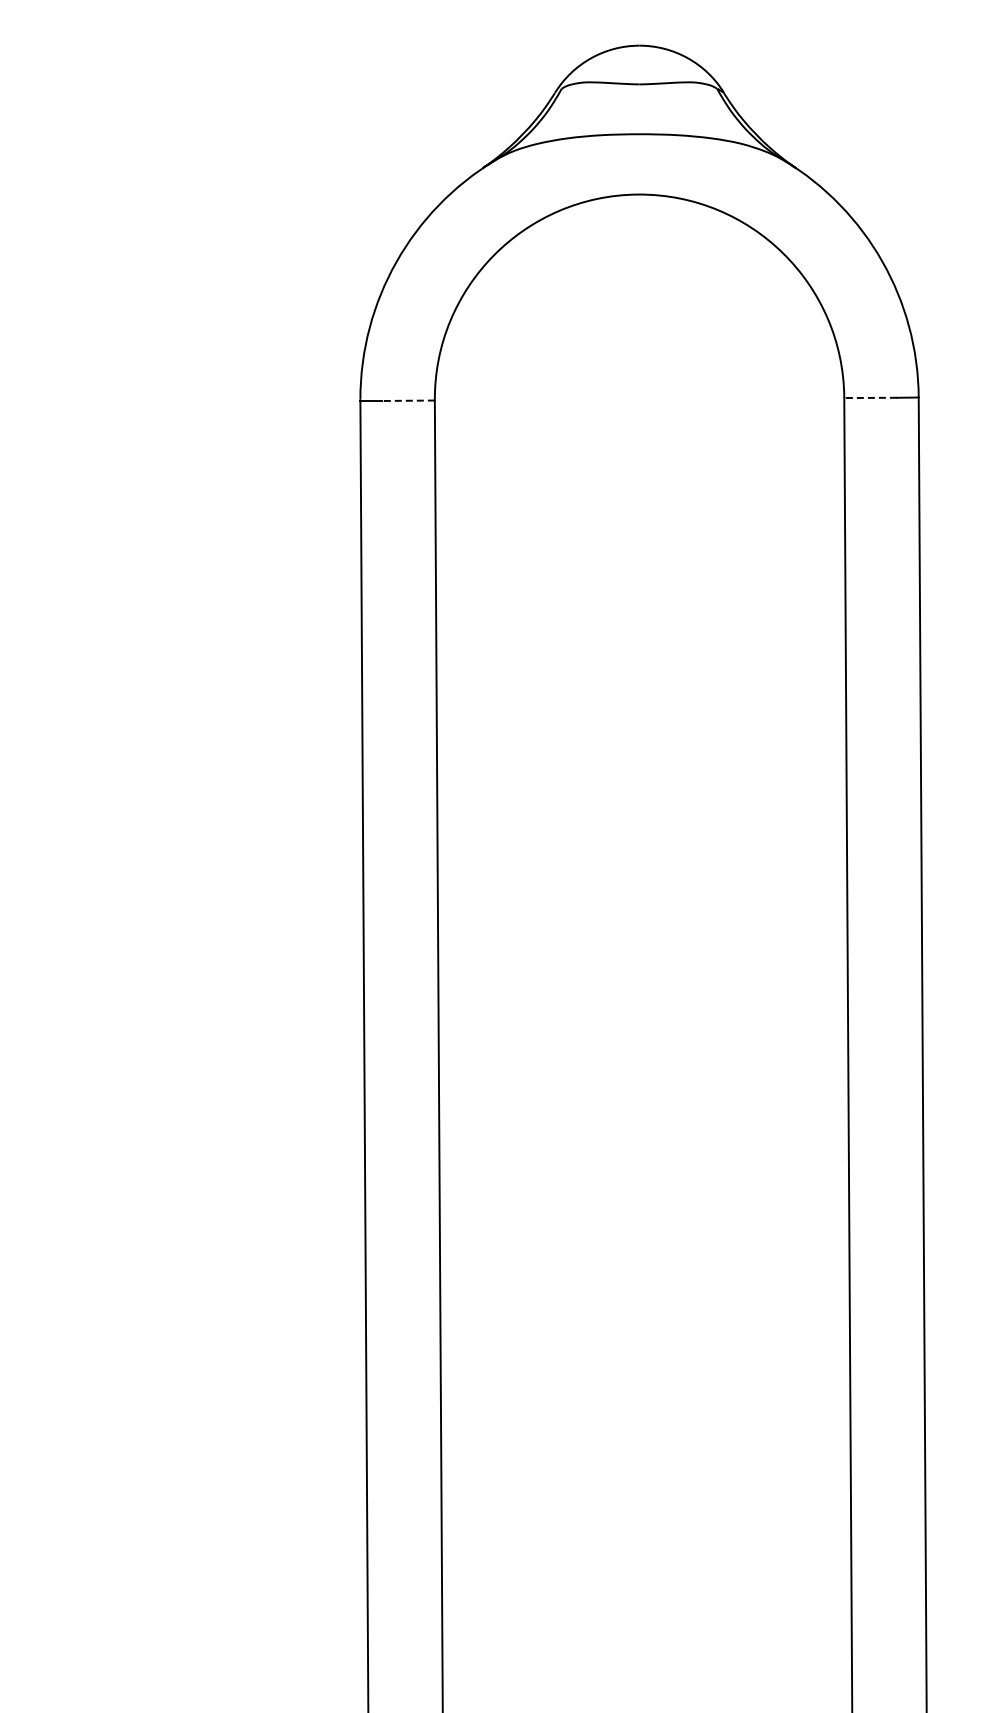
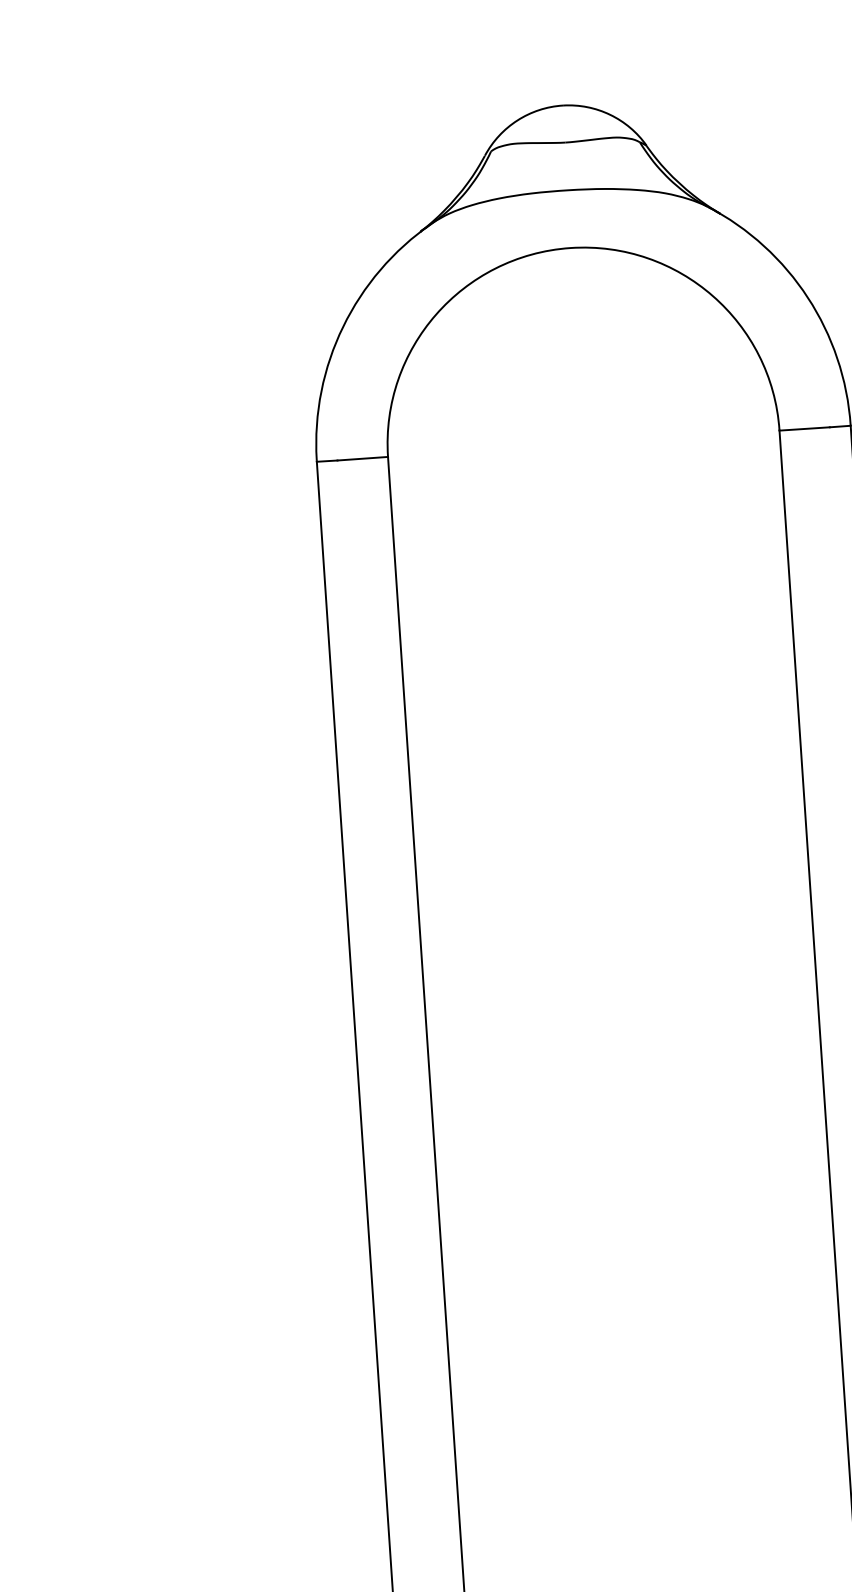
line: (870, 397) -> (804, 428), dashed -> solid
line: (407, 400) -> (361, 458), dashed -> solid

